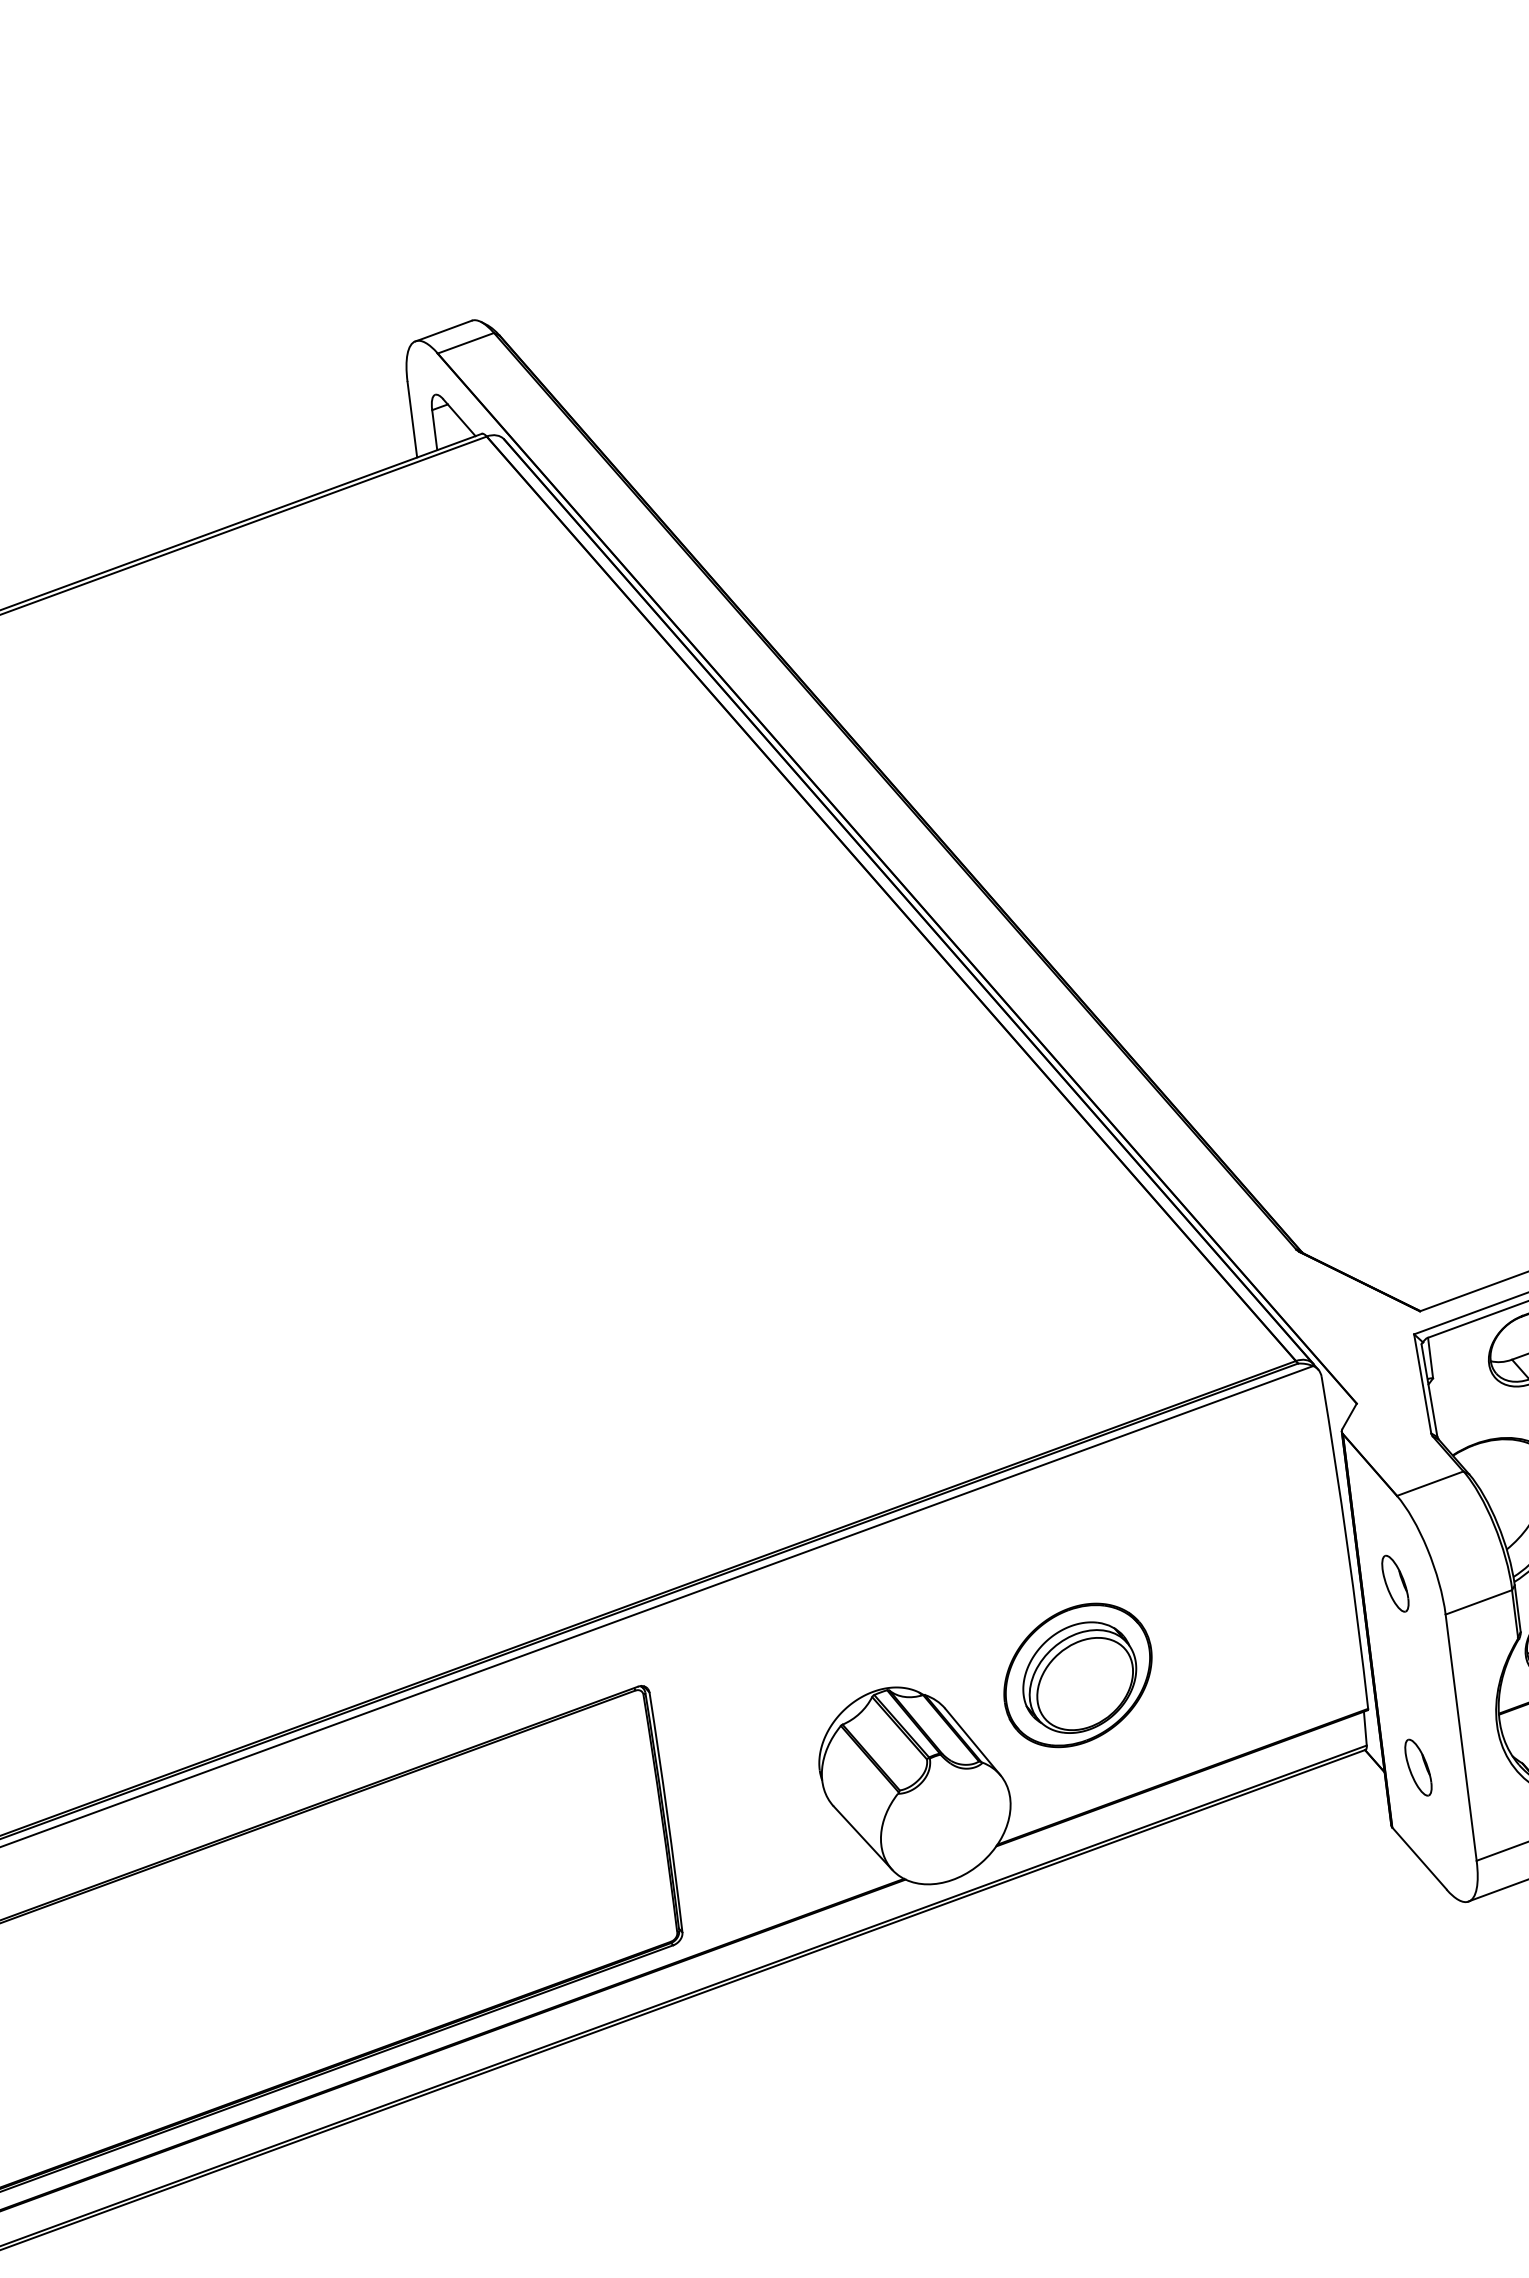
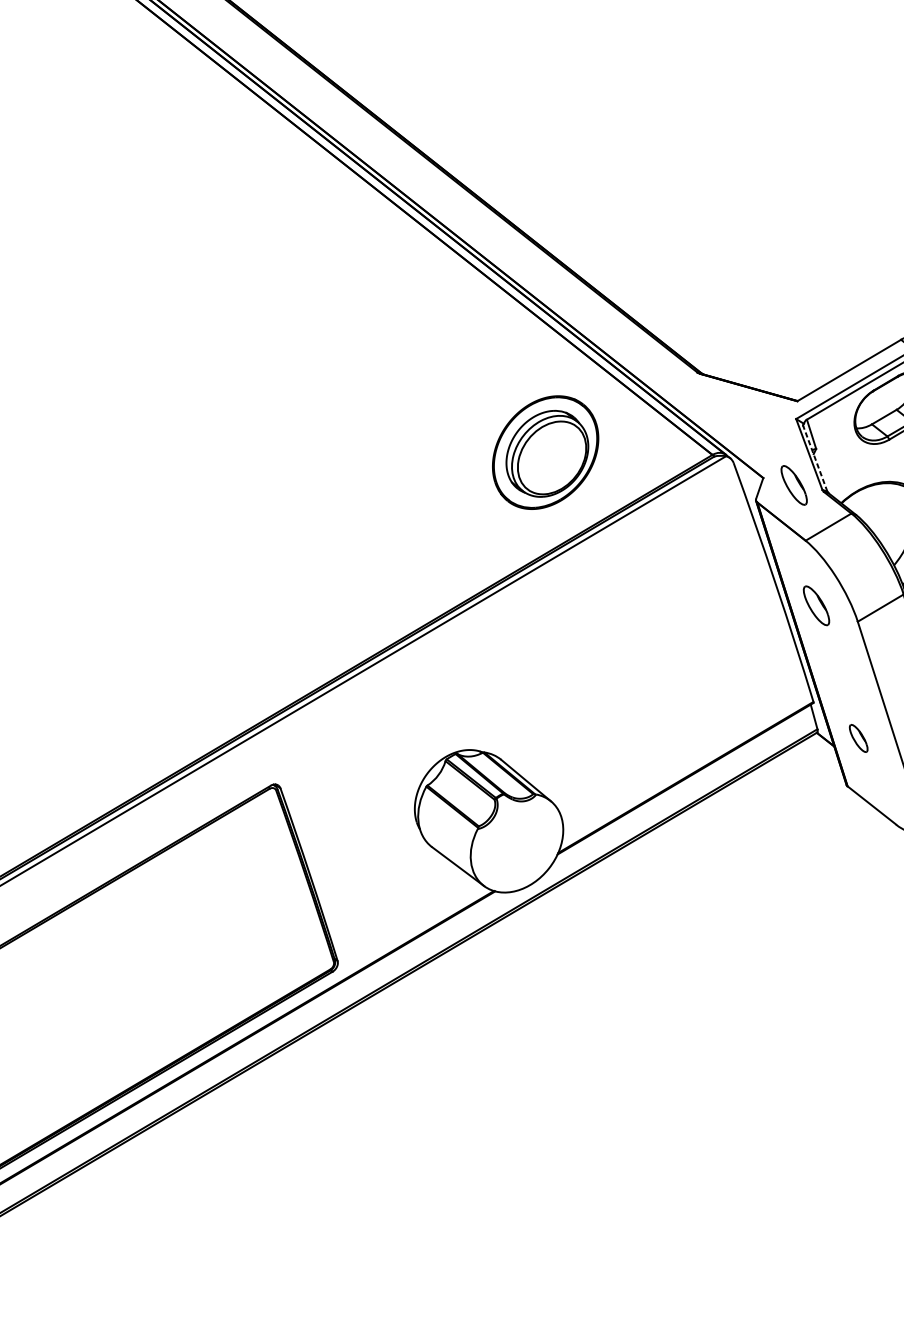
line: (1429, 1391) -> (815, 459), solid -> dashed
part: (1395, 1420) -> (794, 485), added
part: (1077, 1675) -> (545, 452), moved
part: (1418, 1767) -> (858, 738), size x0.7

